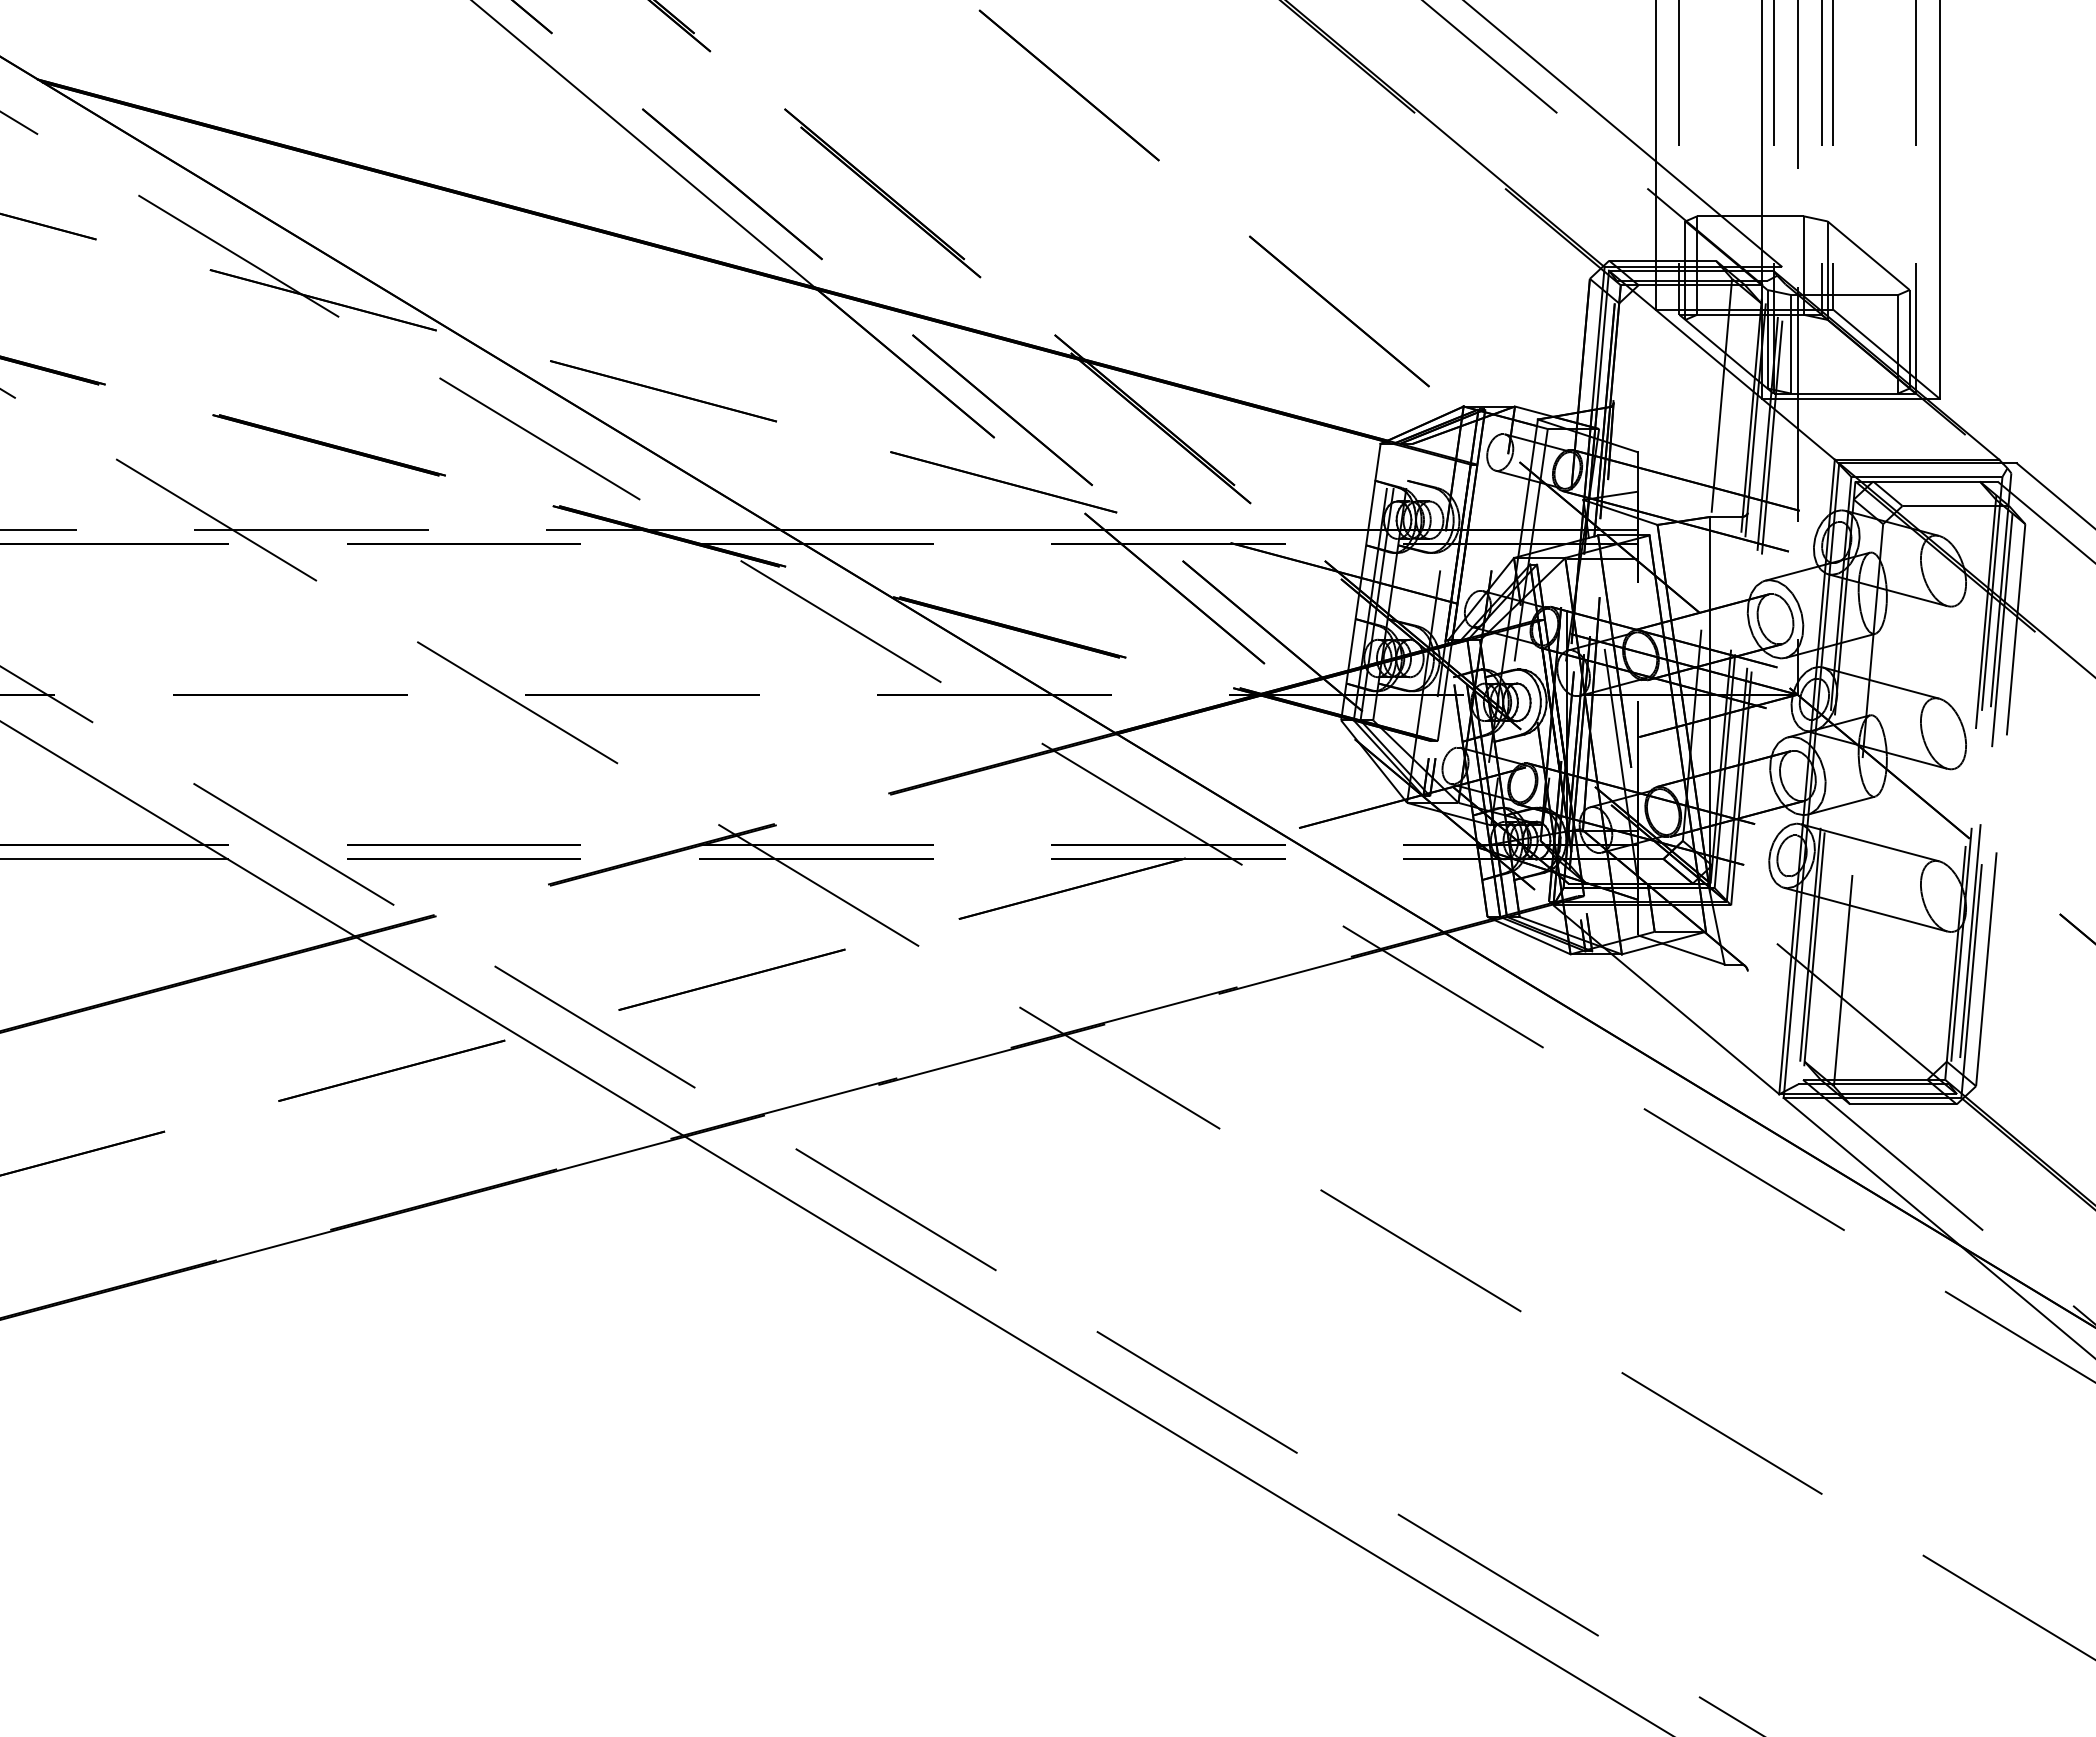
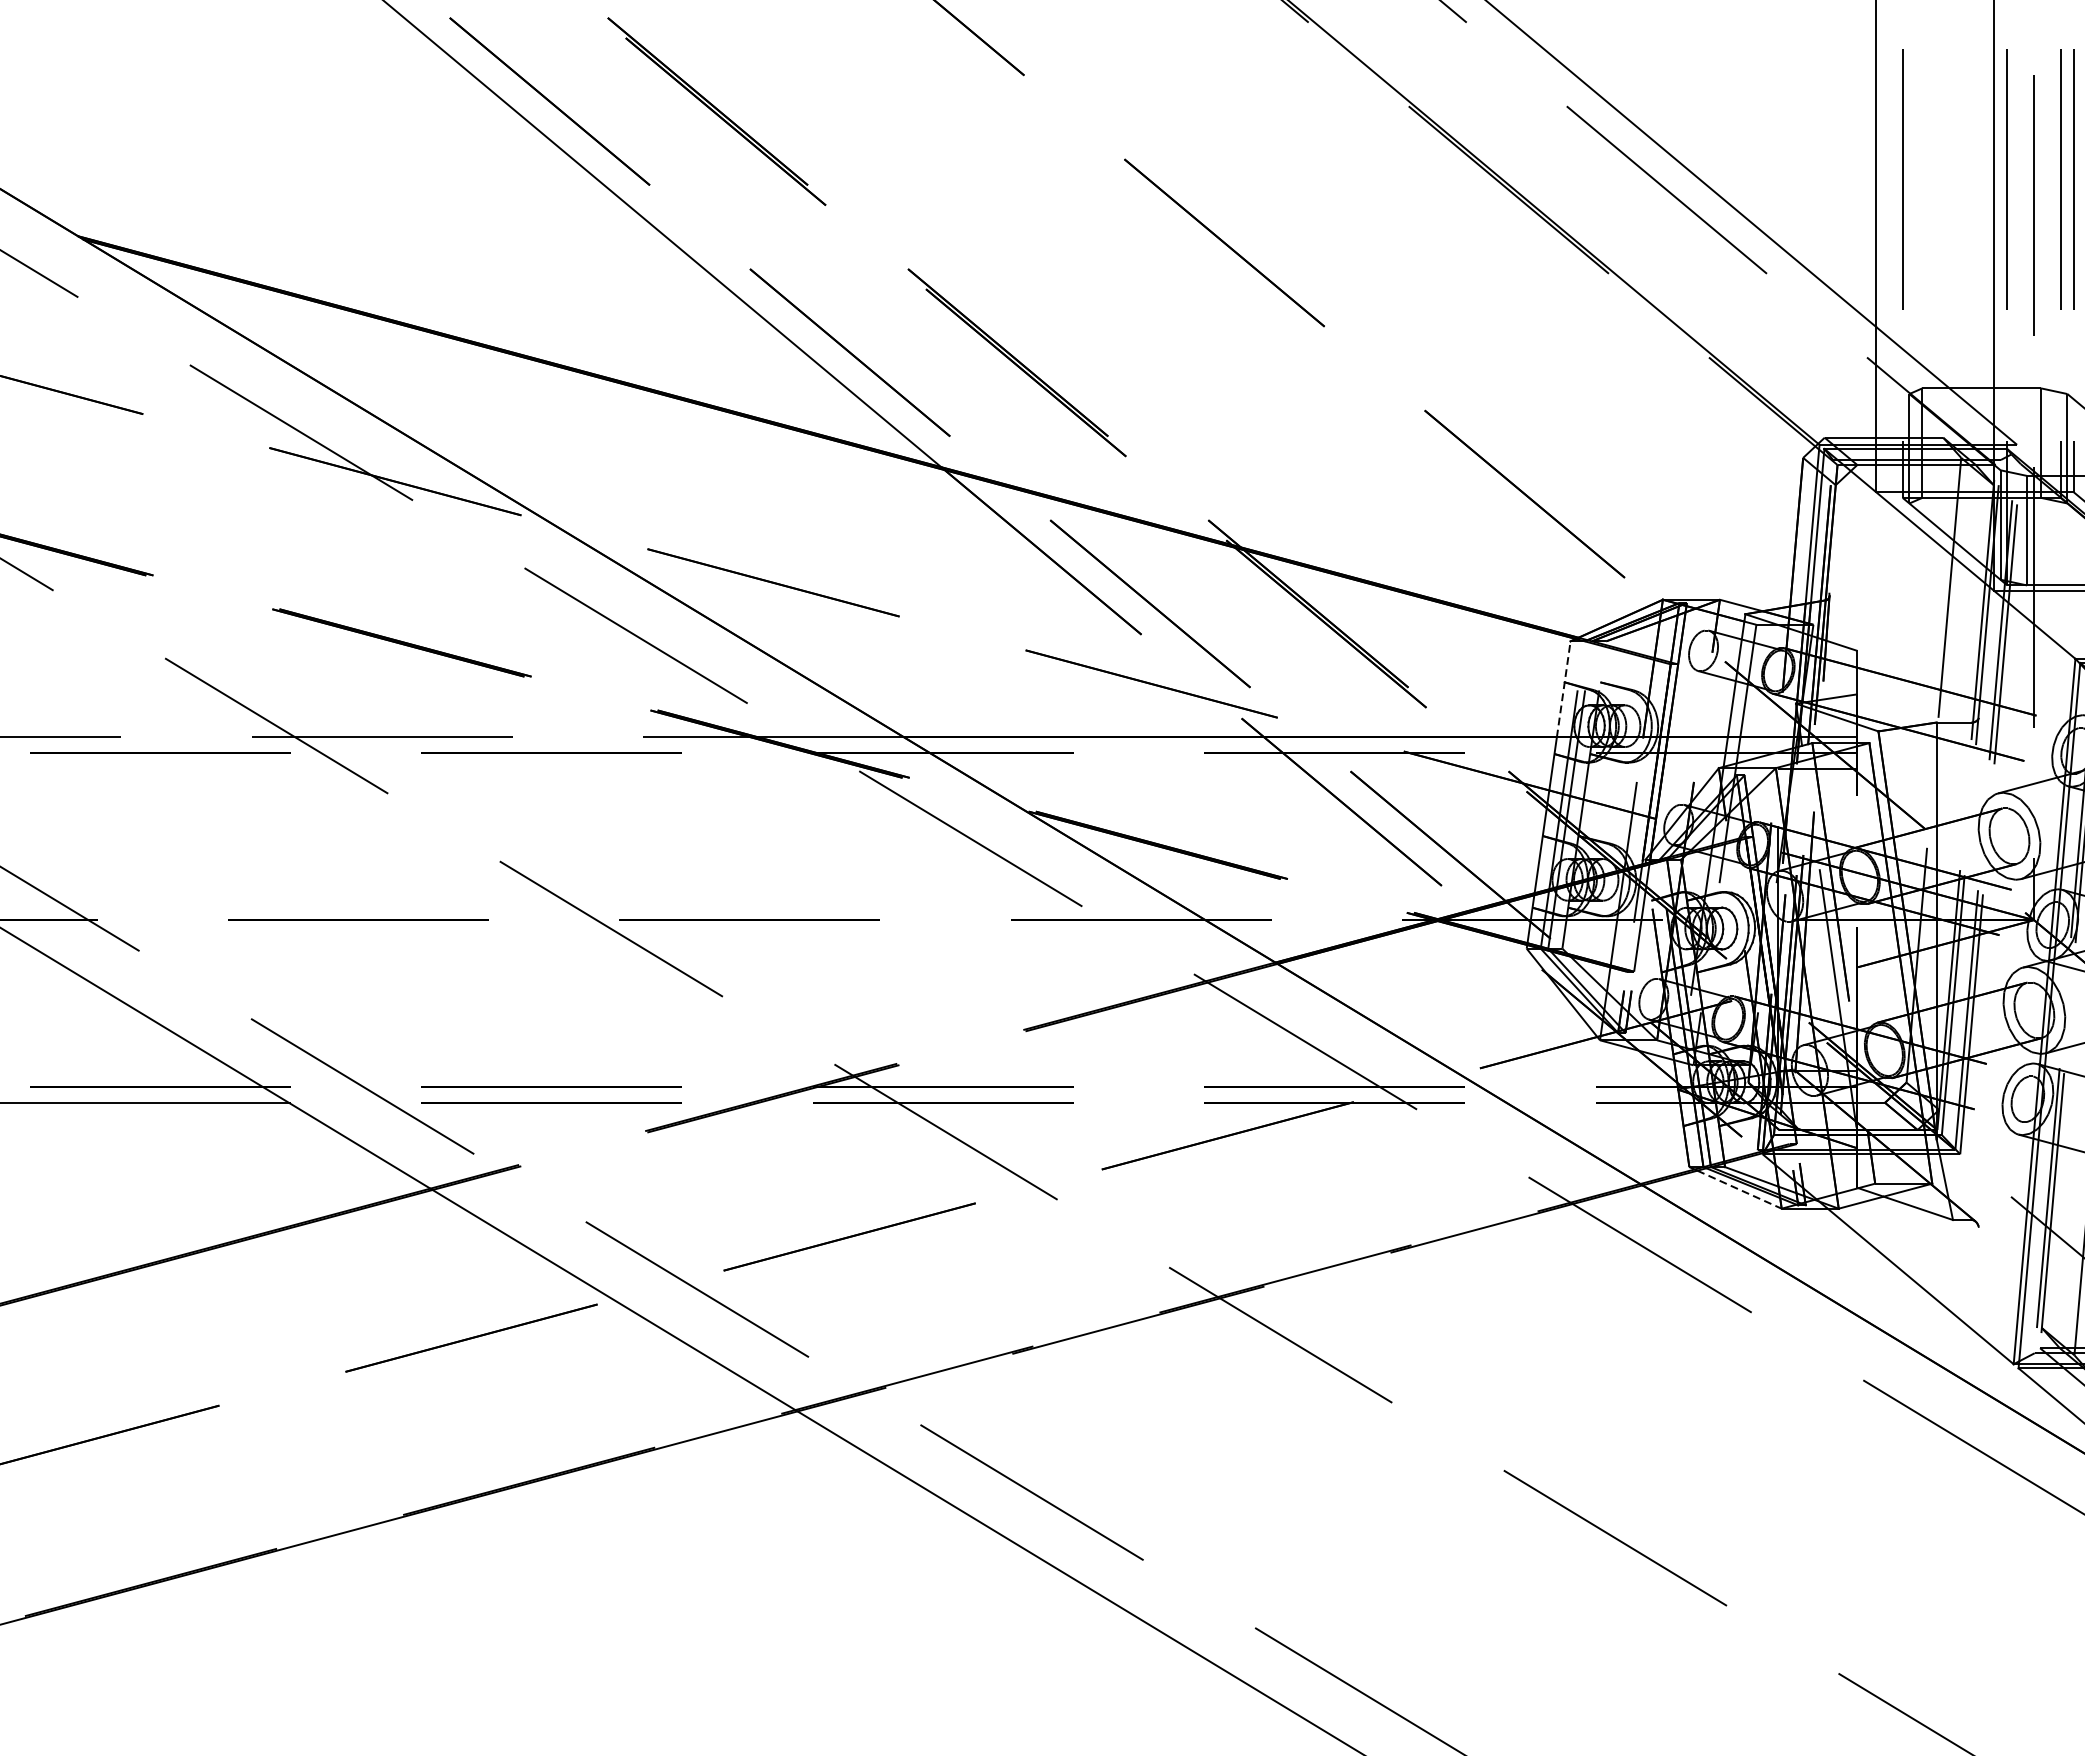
line: (1374, 487) -> (1563, 689), solid -> dashed
line: (1532, 937) -> (1739, 1189), solid -> dashed

